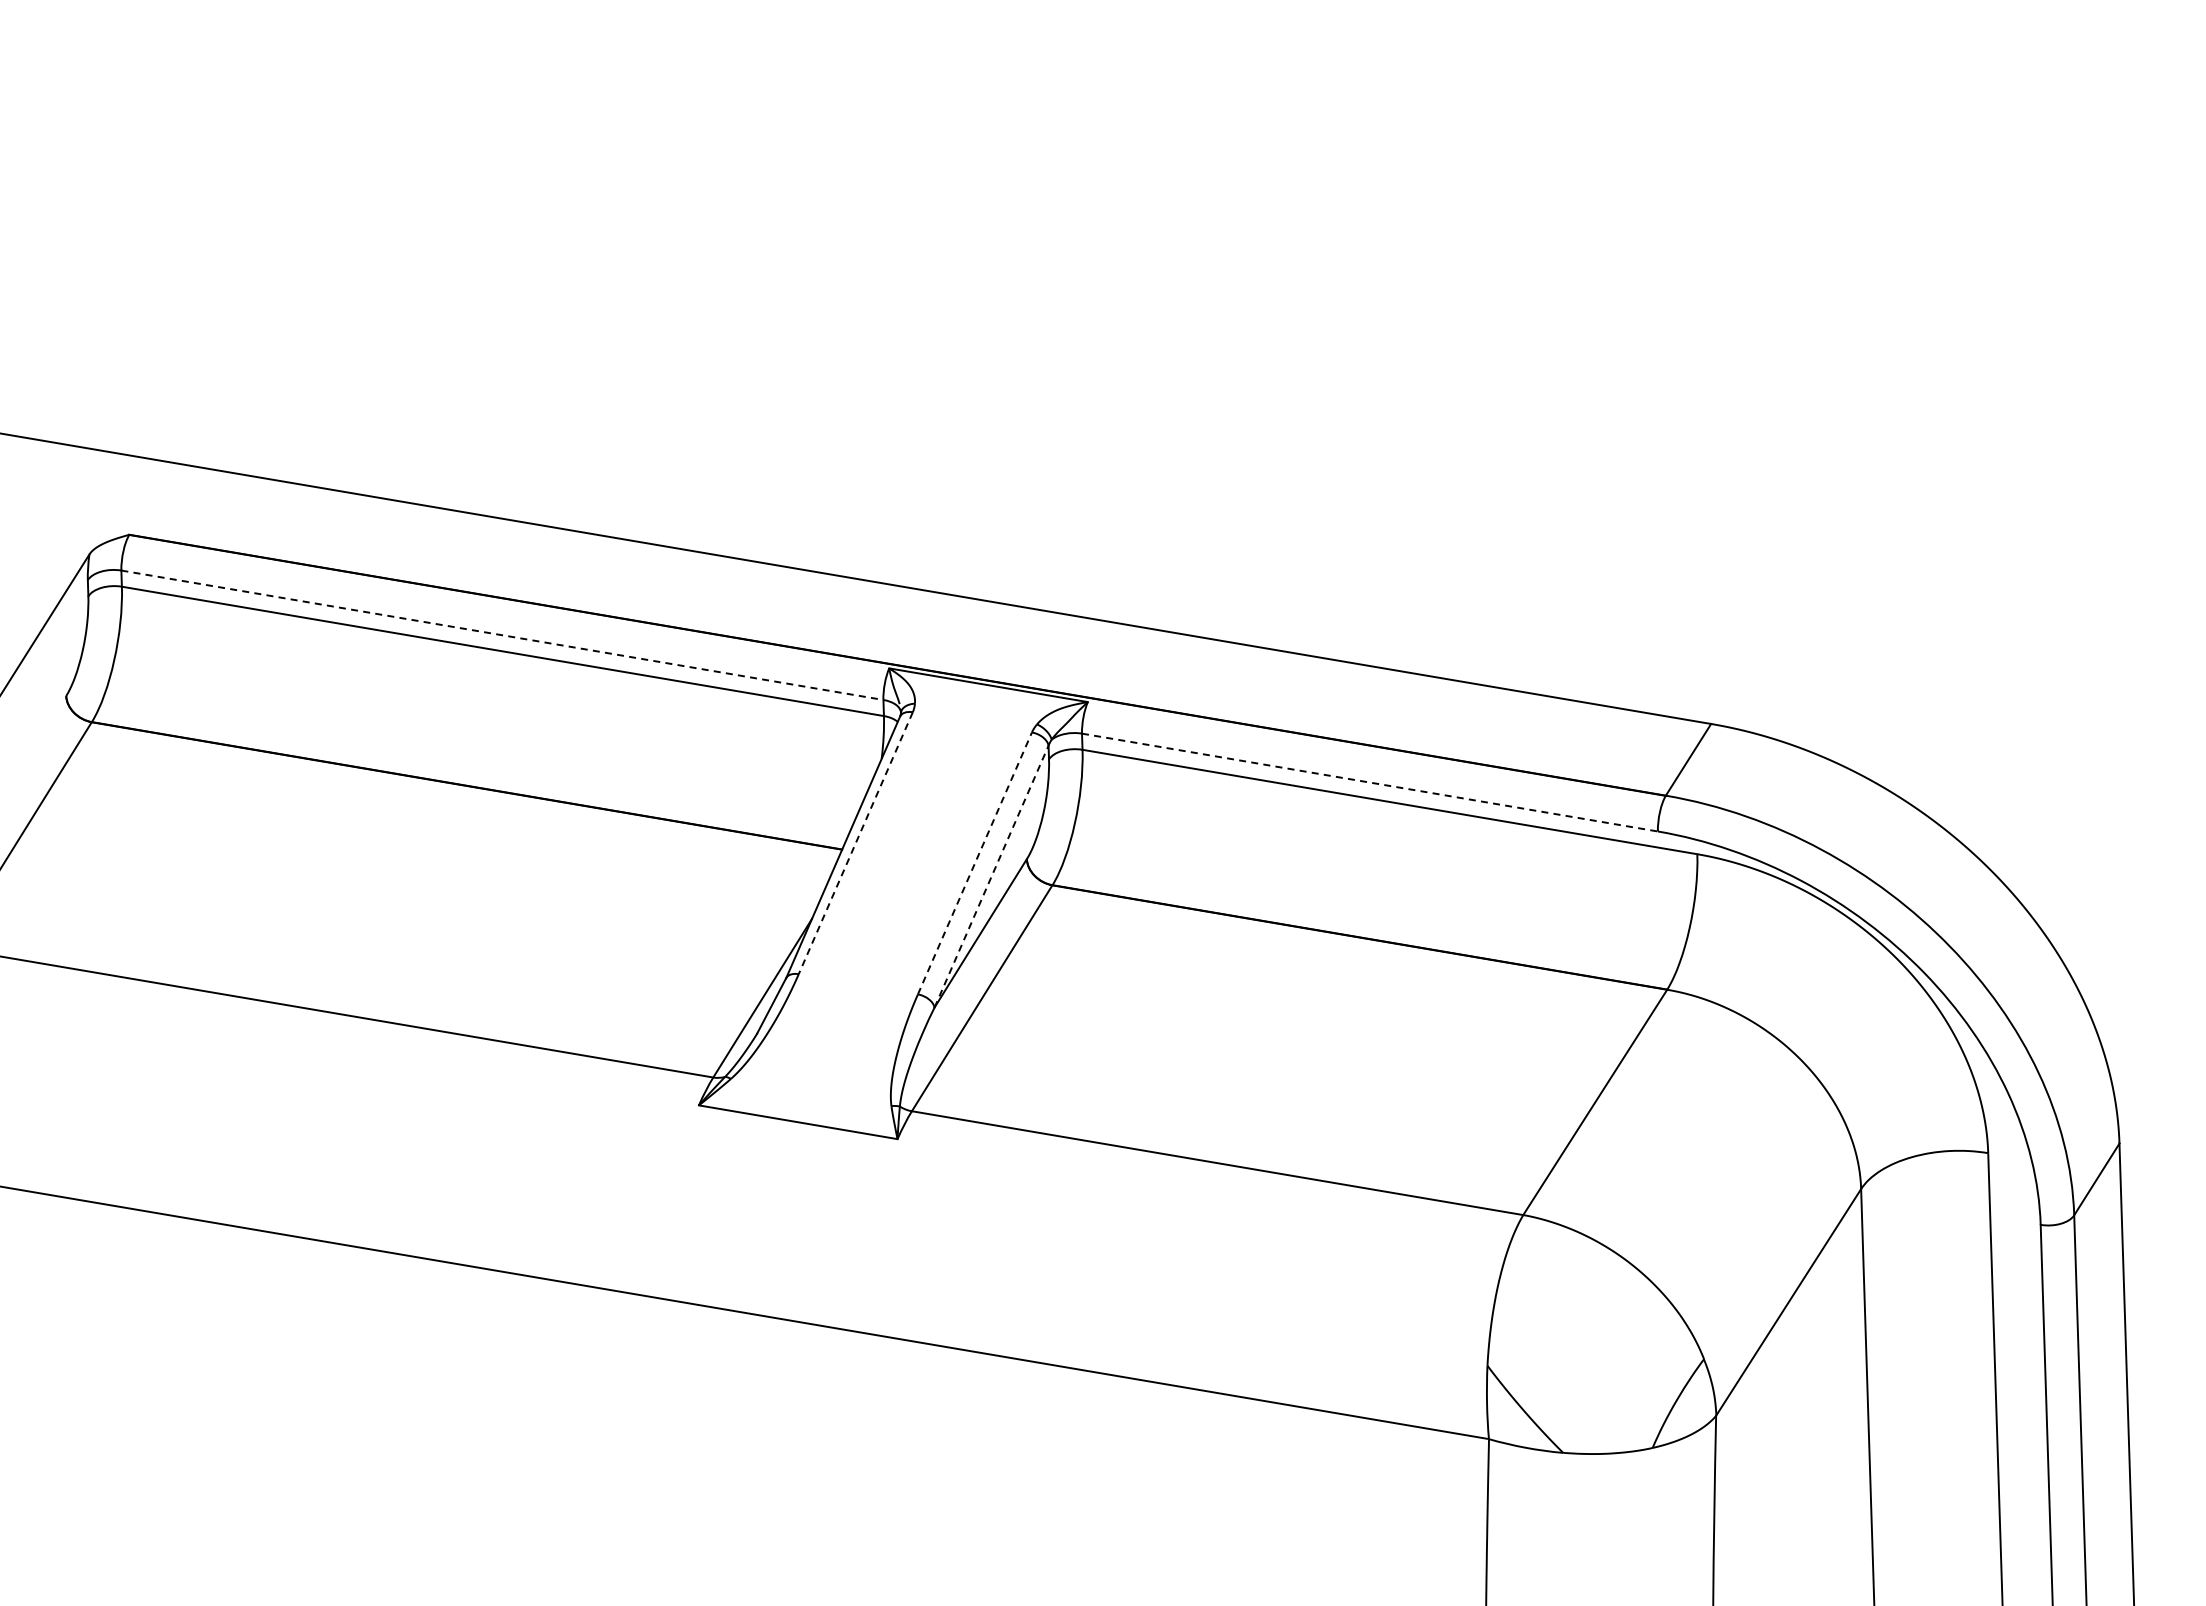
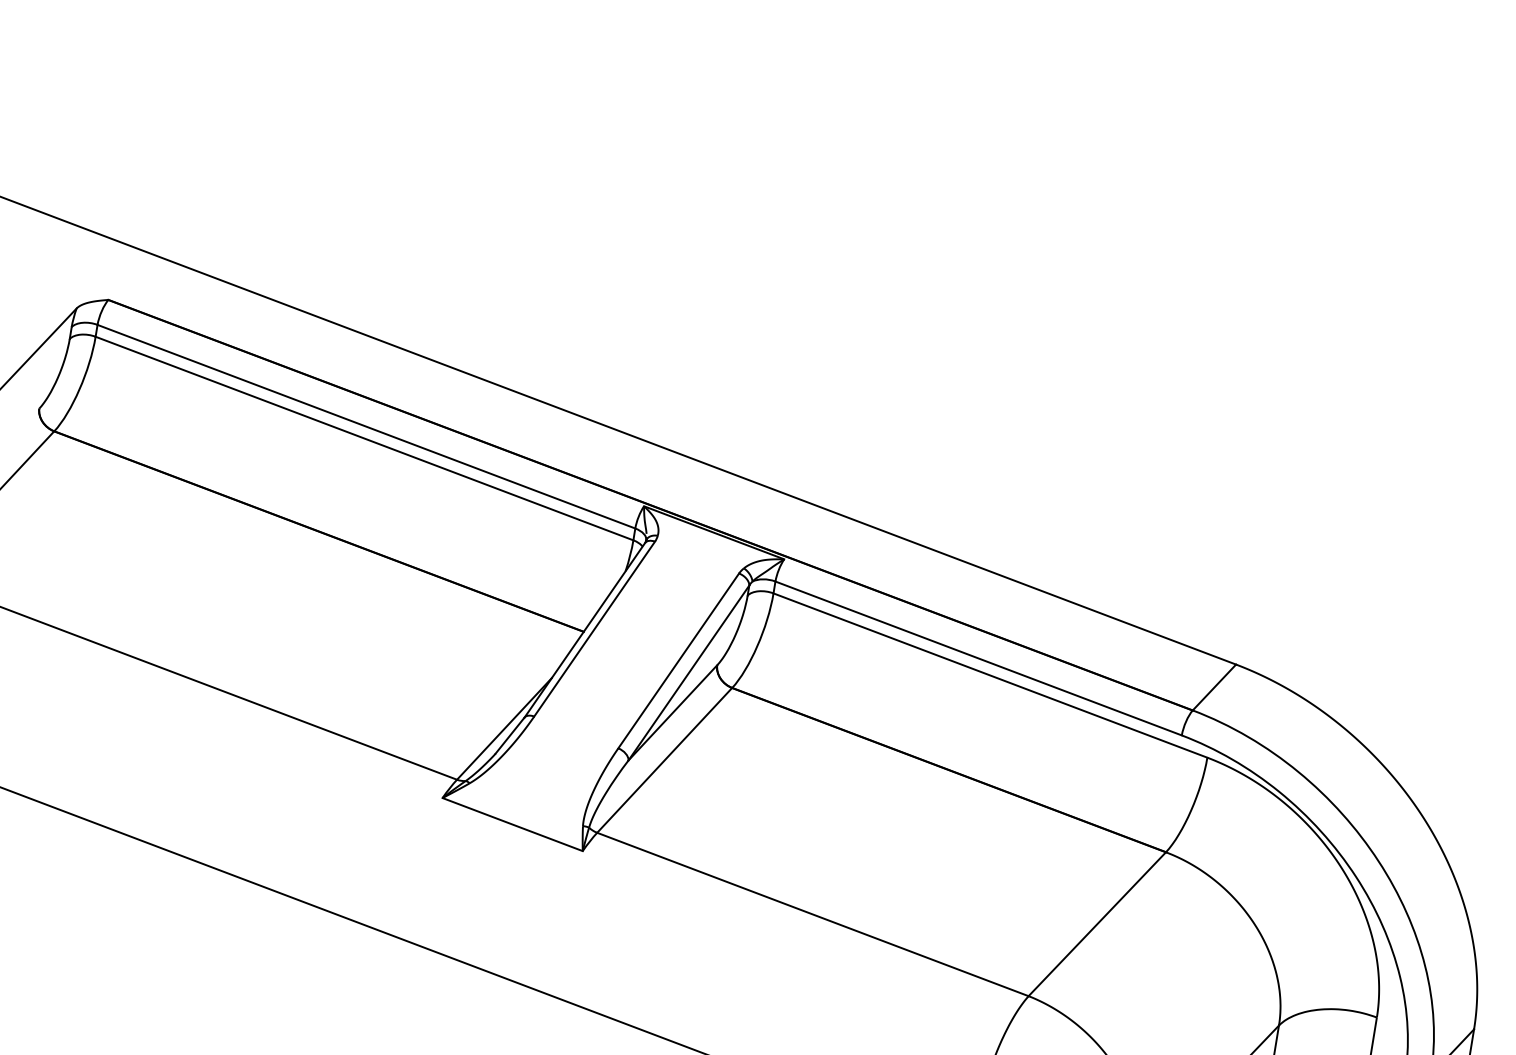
line: (502, 635) -> (366, 426), dashed -> solid
line: (1370, 782) -> (979, 658), dashed -> solid
line: (855, 843) -> (594, 629), dashed -> solid
line: (974, 863) -> (678, 660), dashed -> solid
line: (991, 876) -> (688, 672), dashed -> solid

